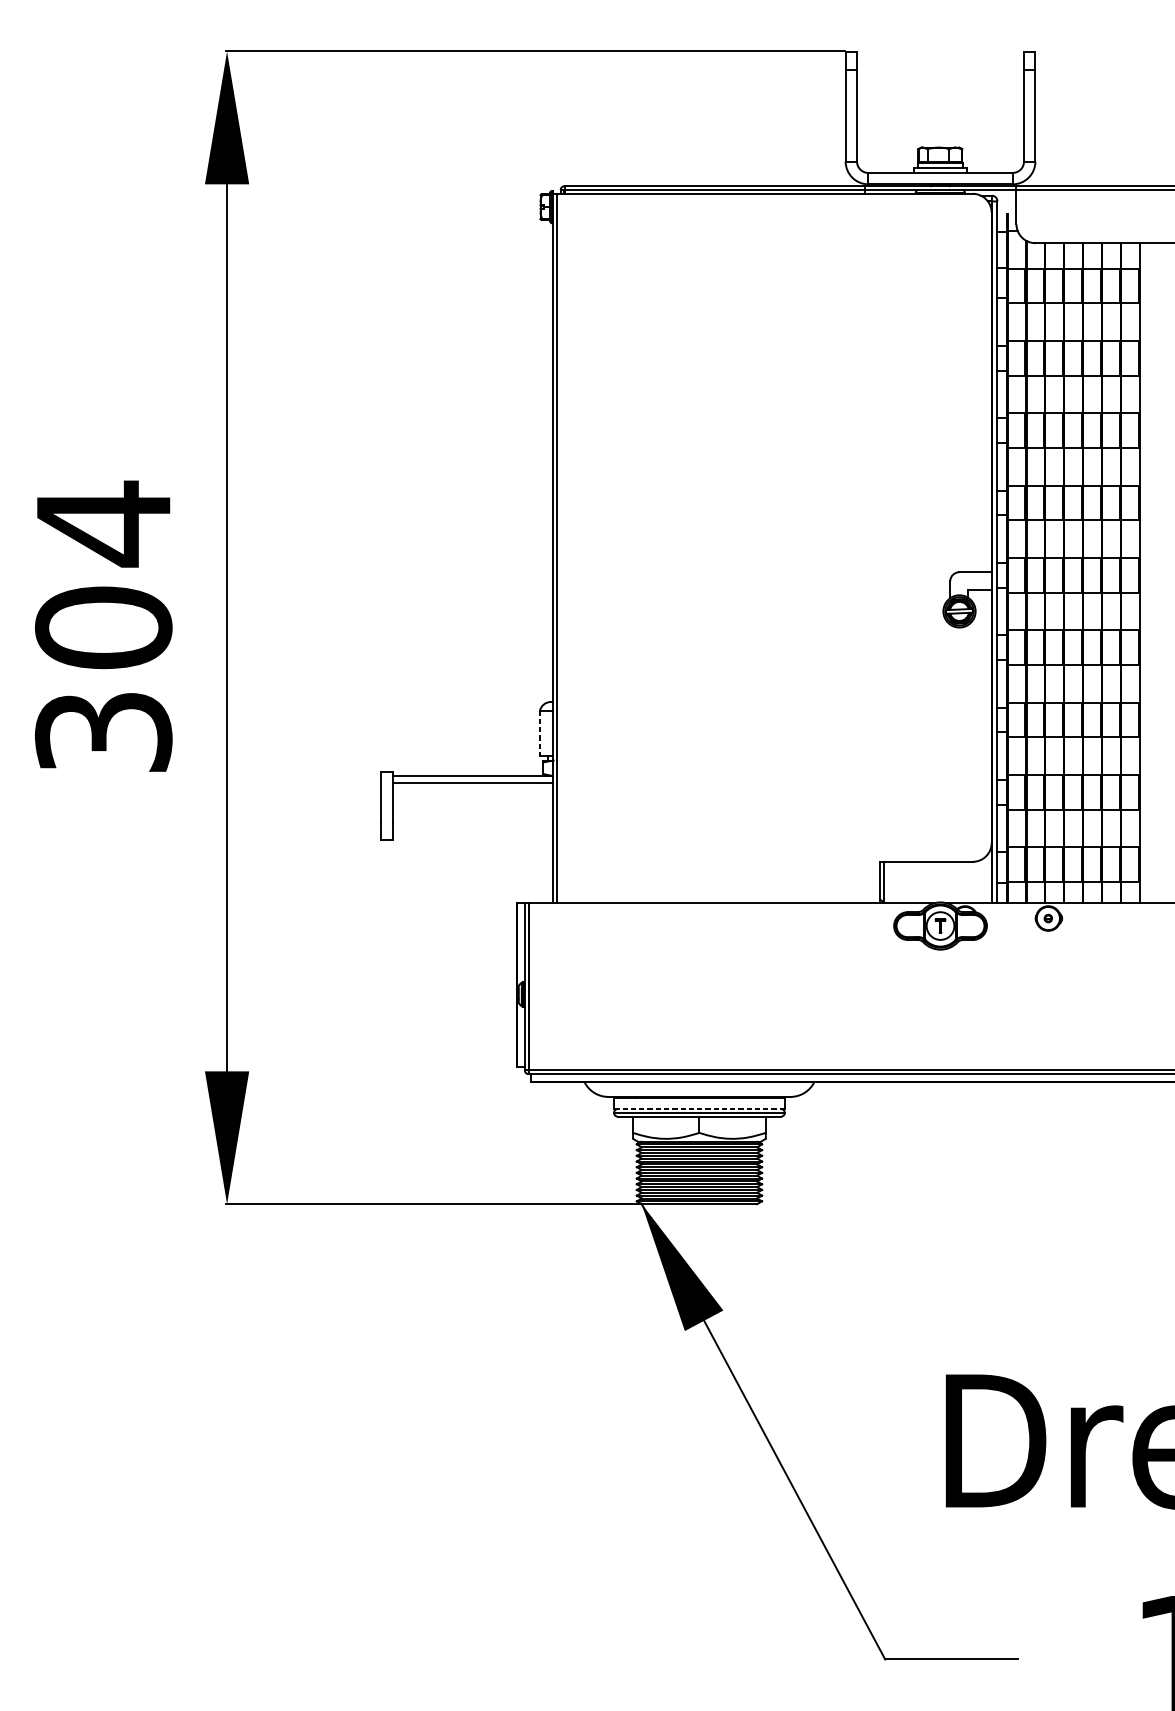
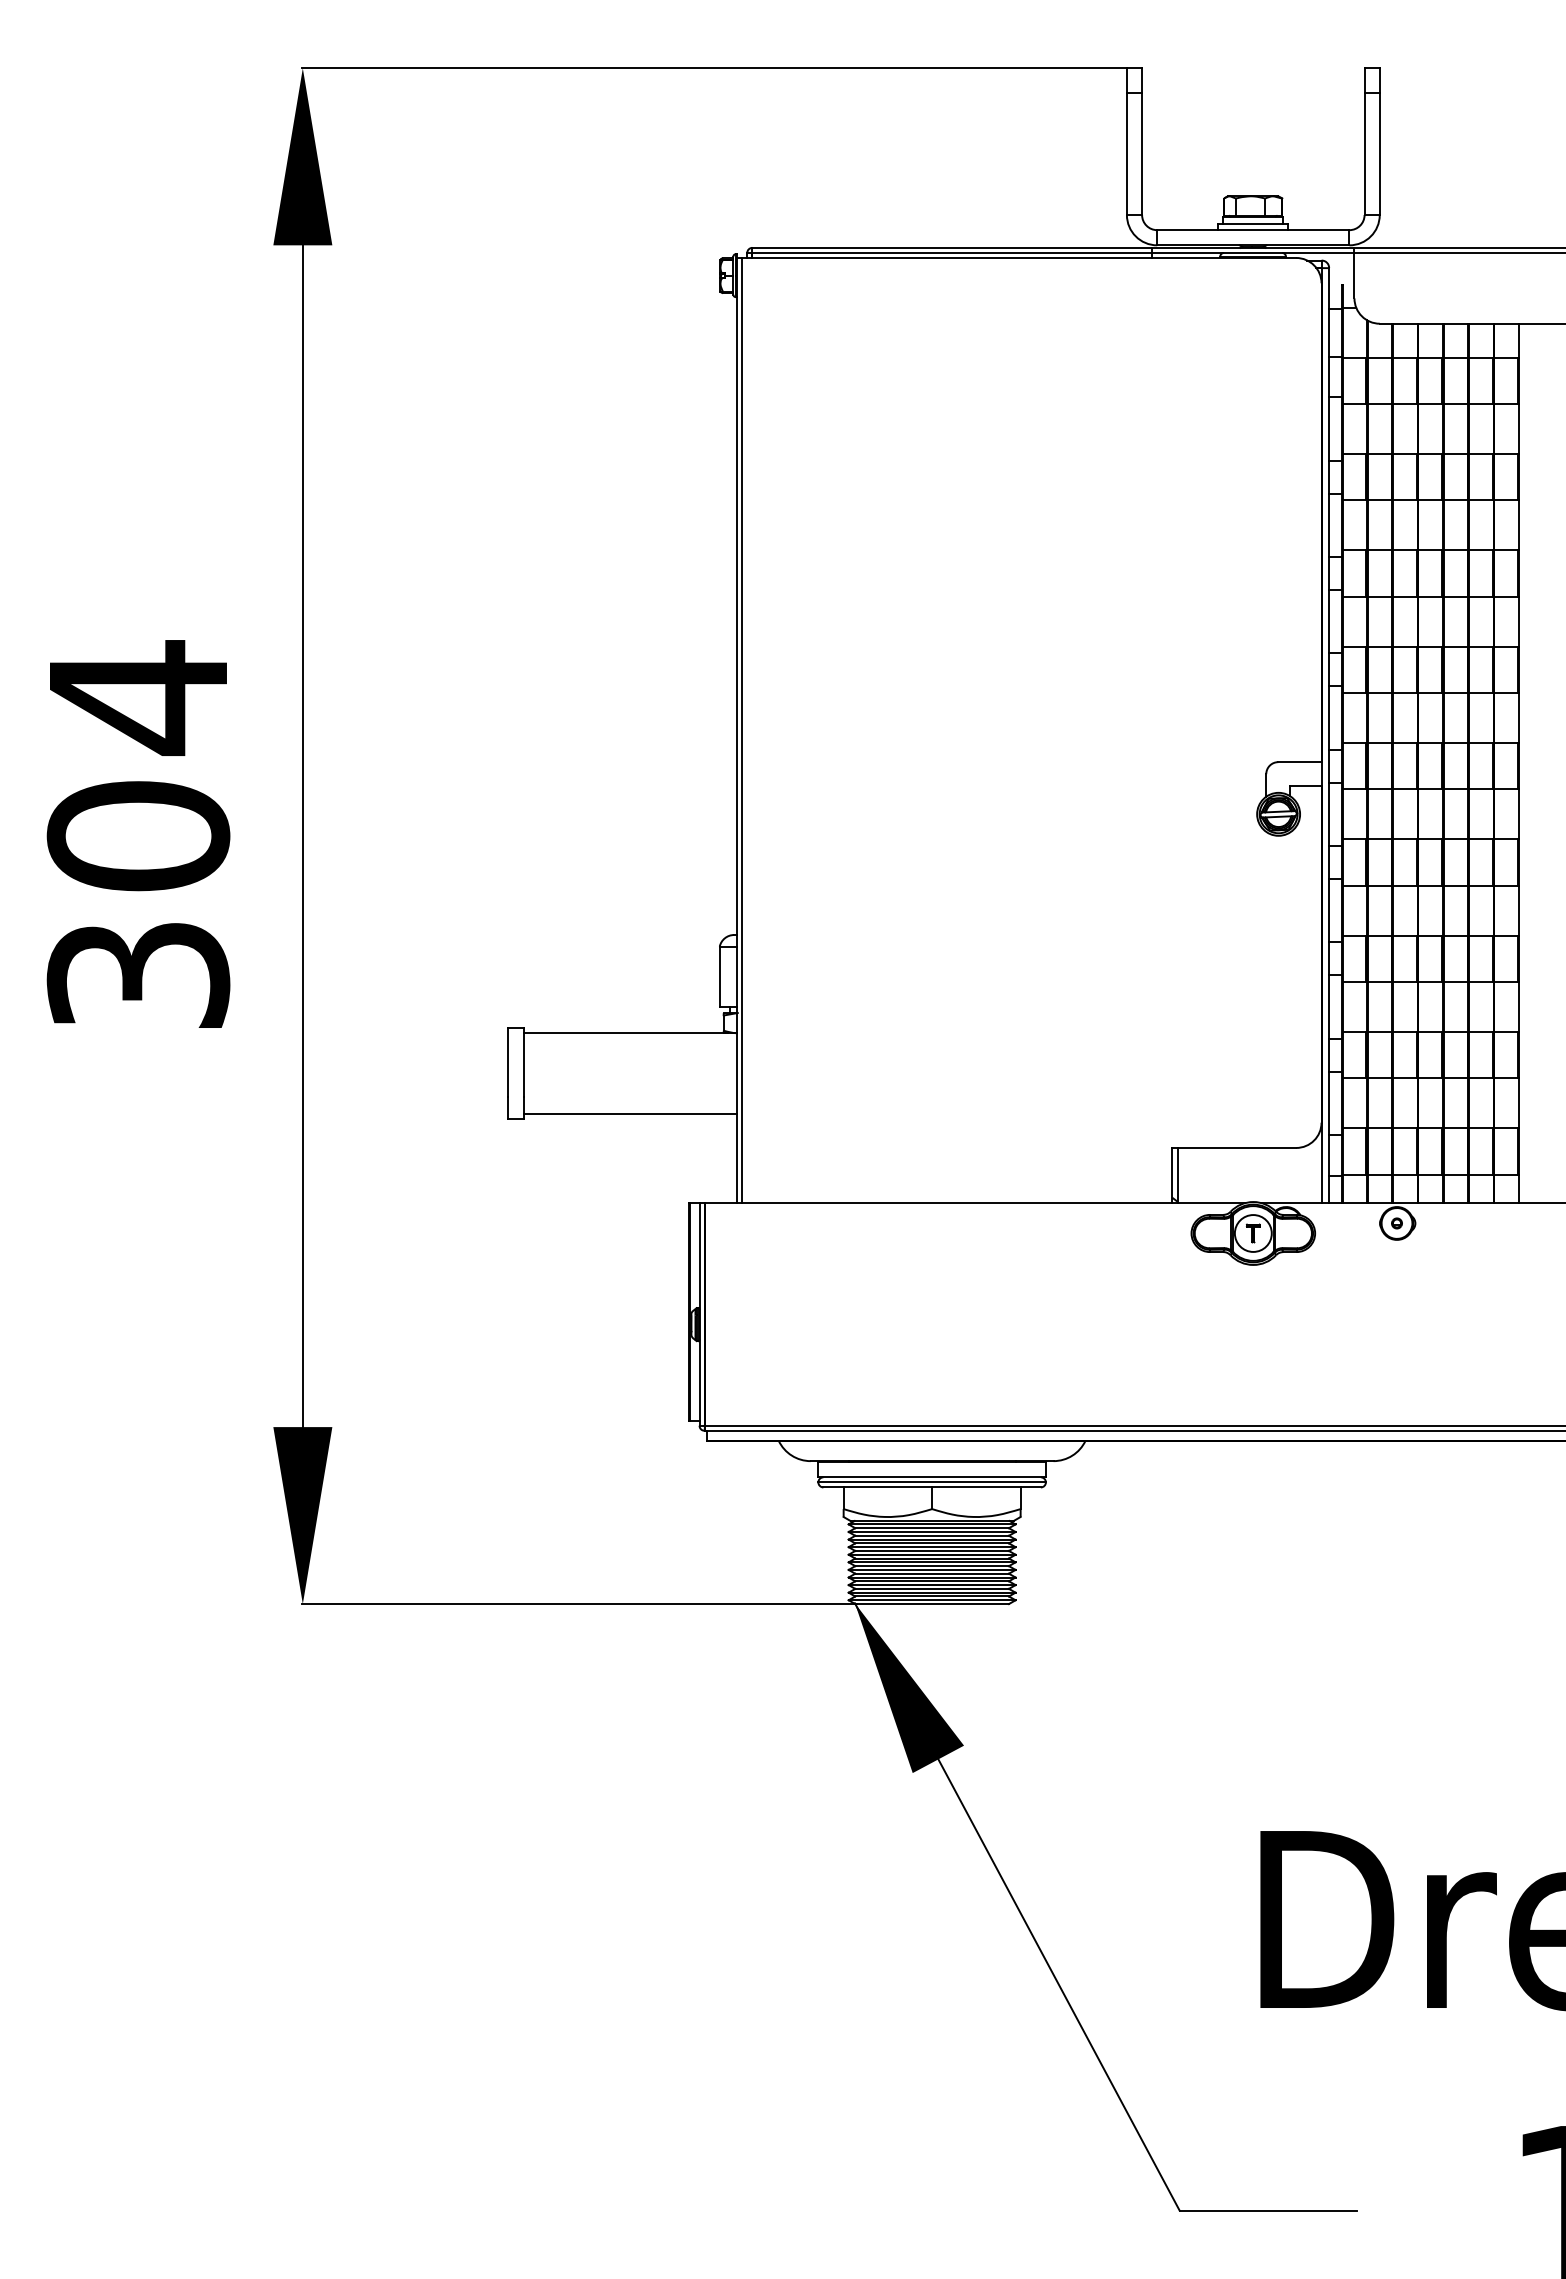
line: (539, 733) -> (719, 977), dashed -> solid
line: (473, 783) -> (630, 1113), moved
line: (699, 1109) -> (932, 1477), dashed -> solid

